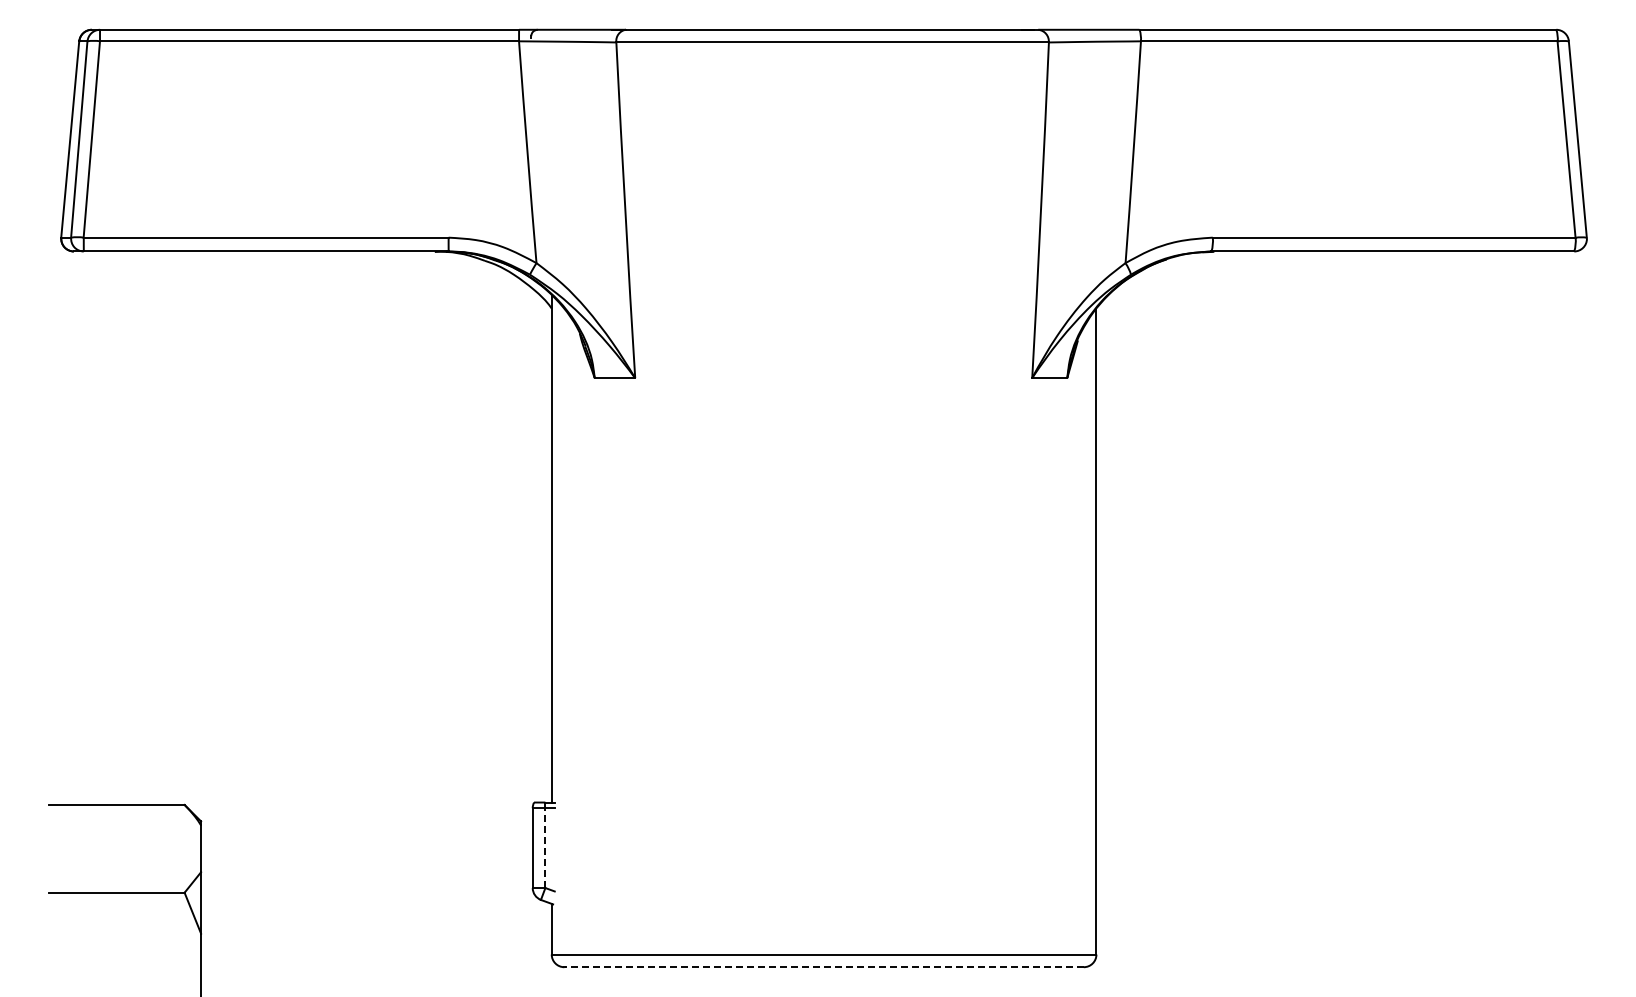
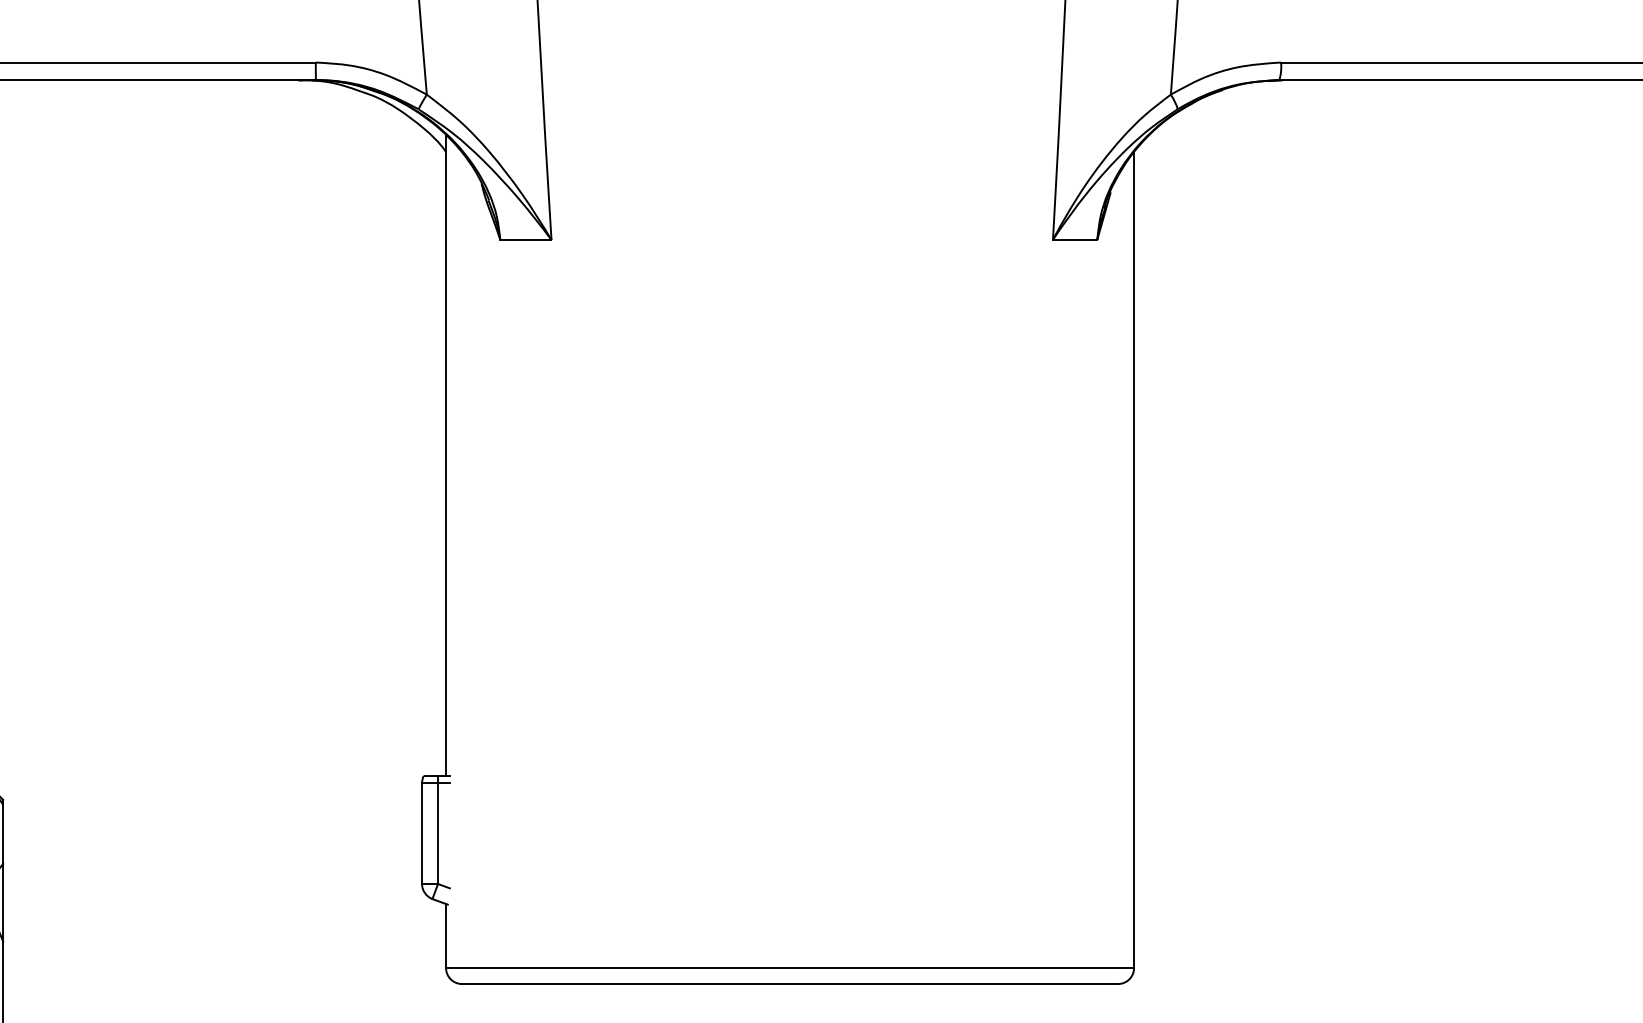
line: (545, 848) -> (438, 834), dashed -> solid
line: (824, 967) -> (790, 984), dashed -> solid

